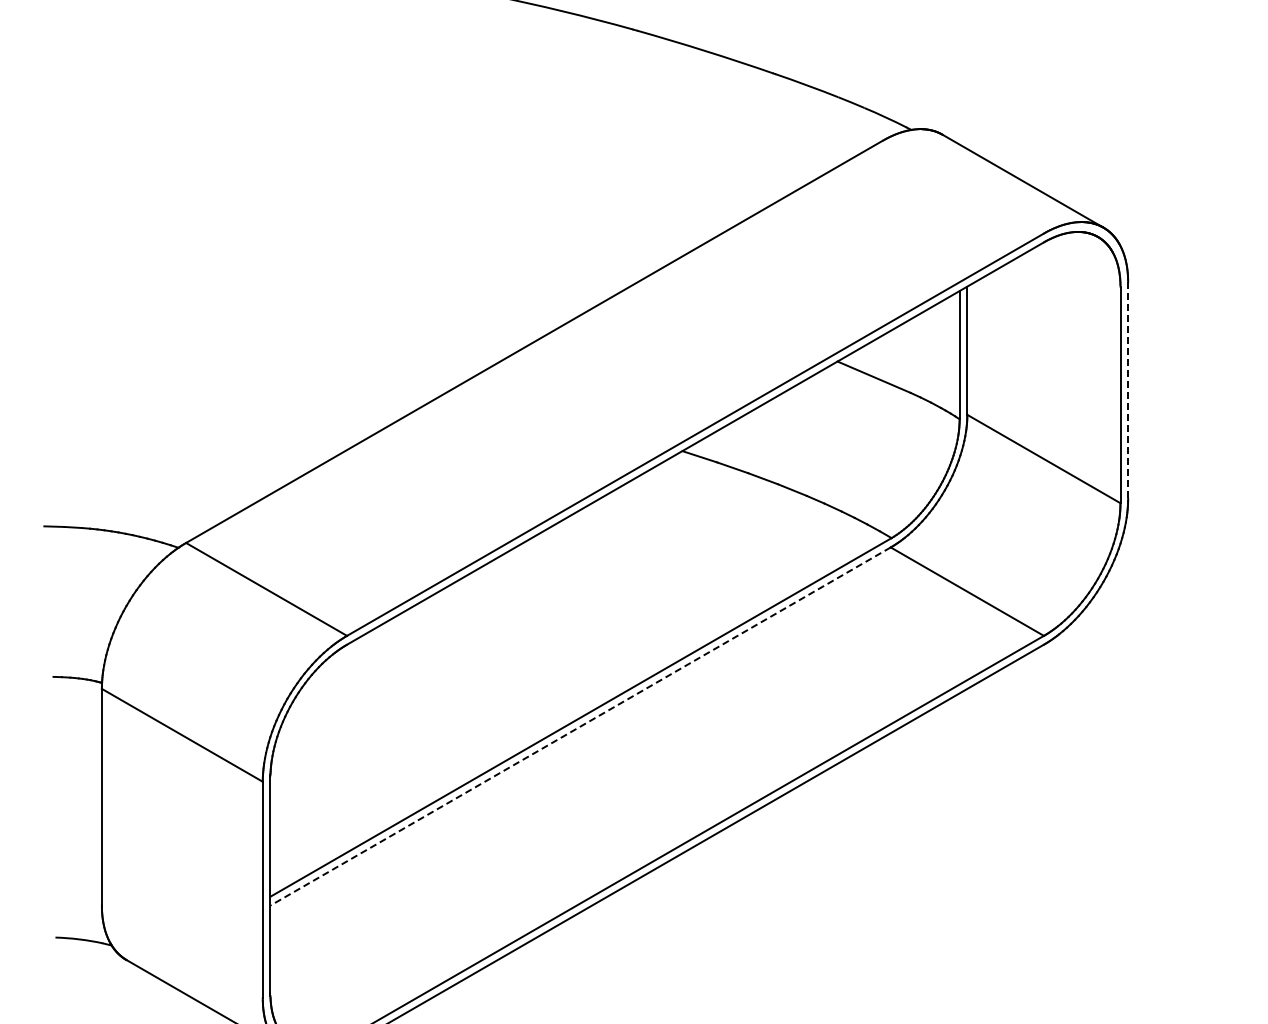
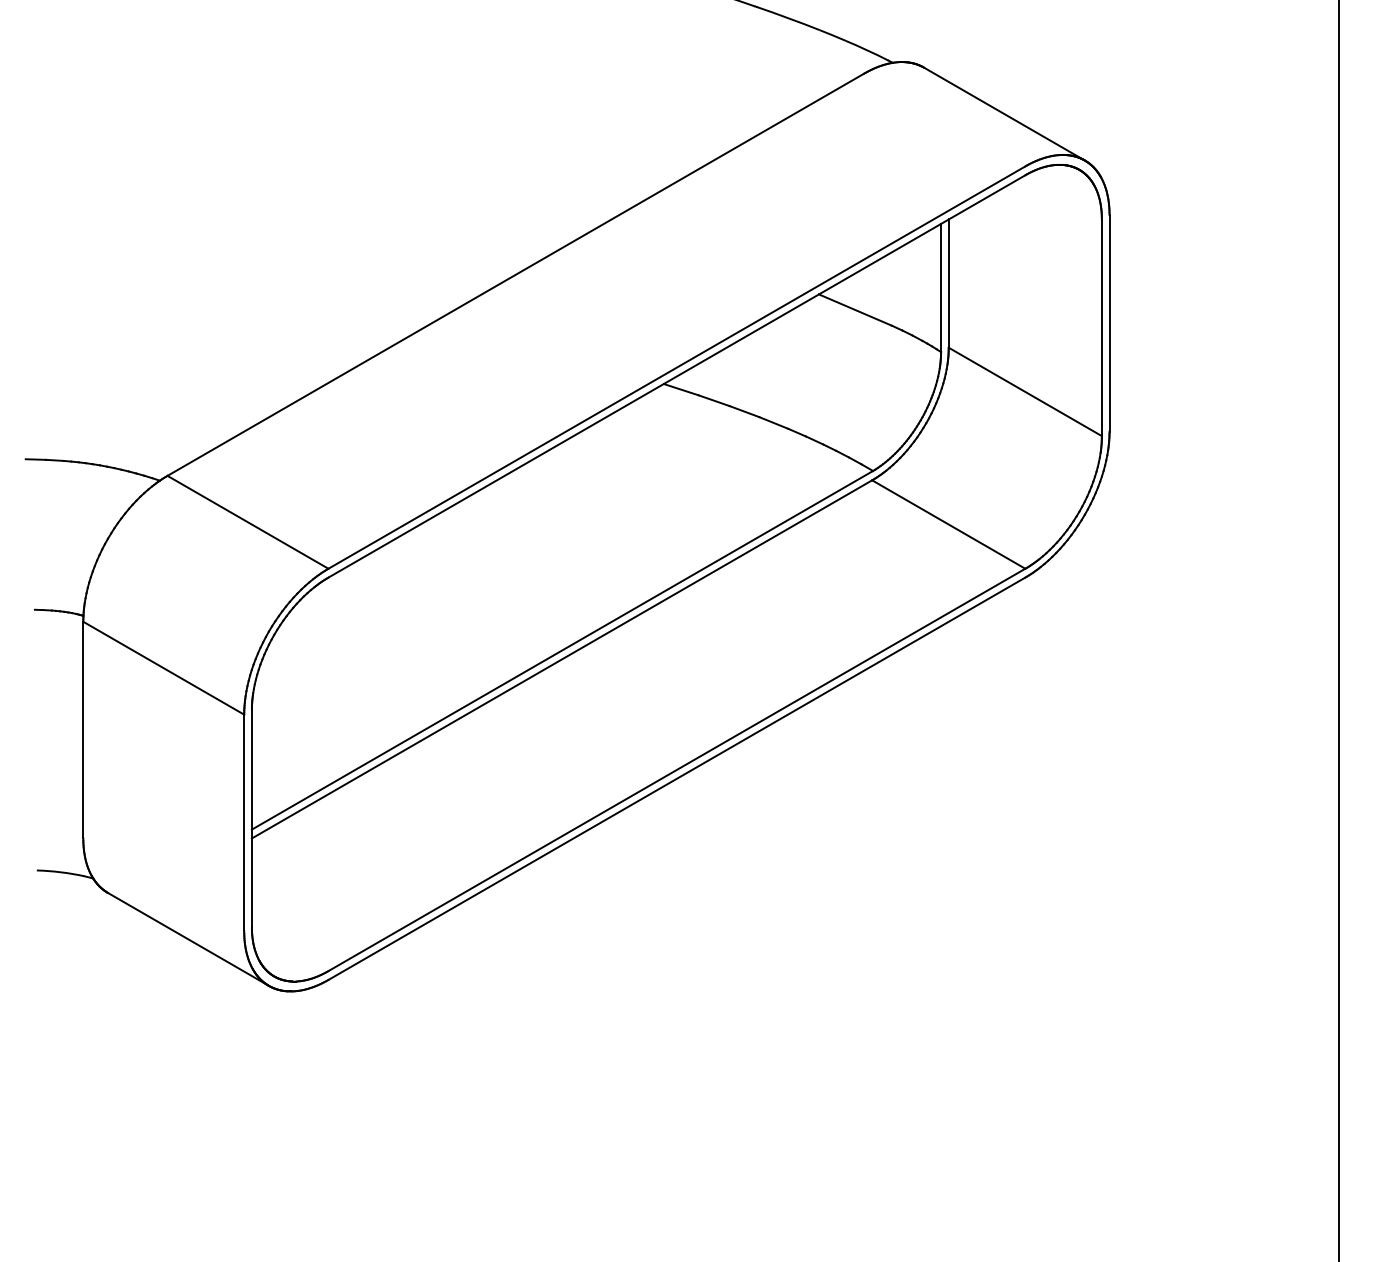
line: (1128, 390) -> (1109, 323), dashed -> solid
line: (580, 726) -> (561, 659), dashed -> solid

